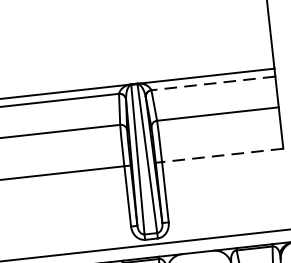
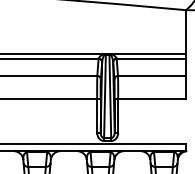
line: (213, 82) -> (151, 58), dashed -> solid
line: (223, 156) -> (152, 99), dashed -> solid

